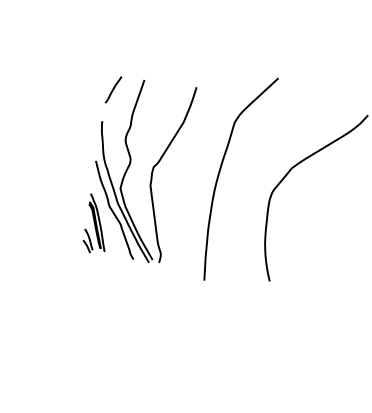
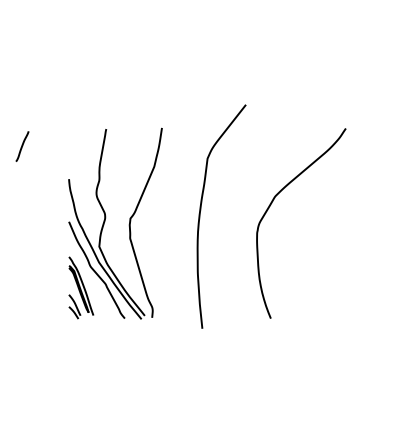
line: (113, 89) -> (22, 146), moved

